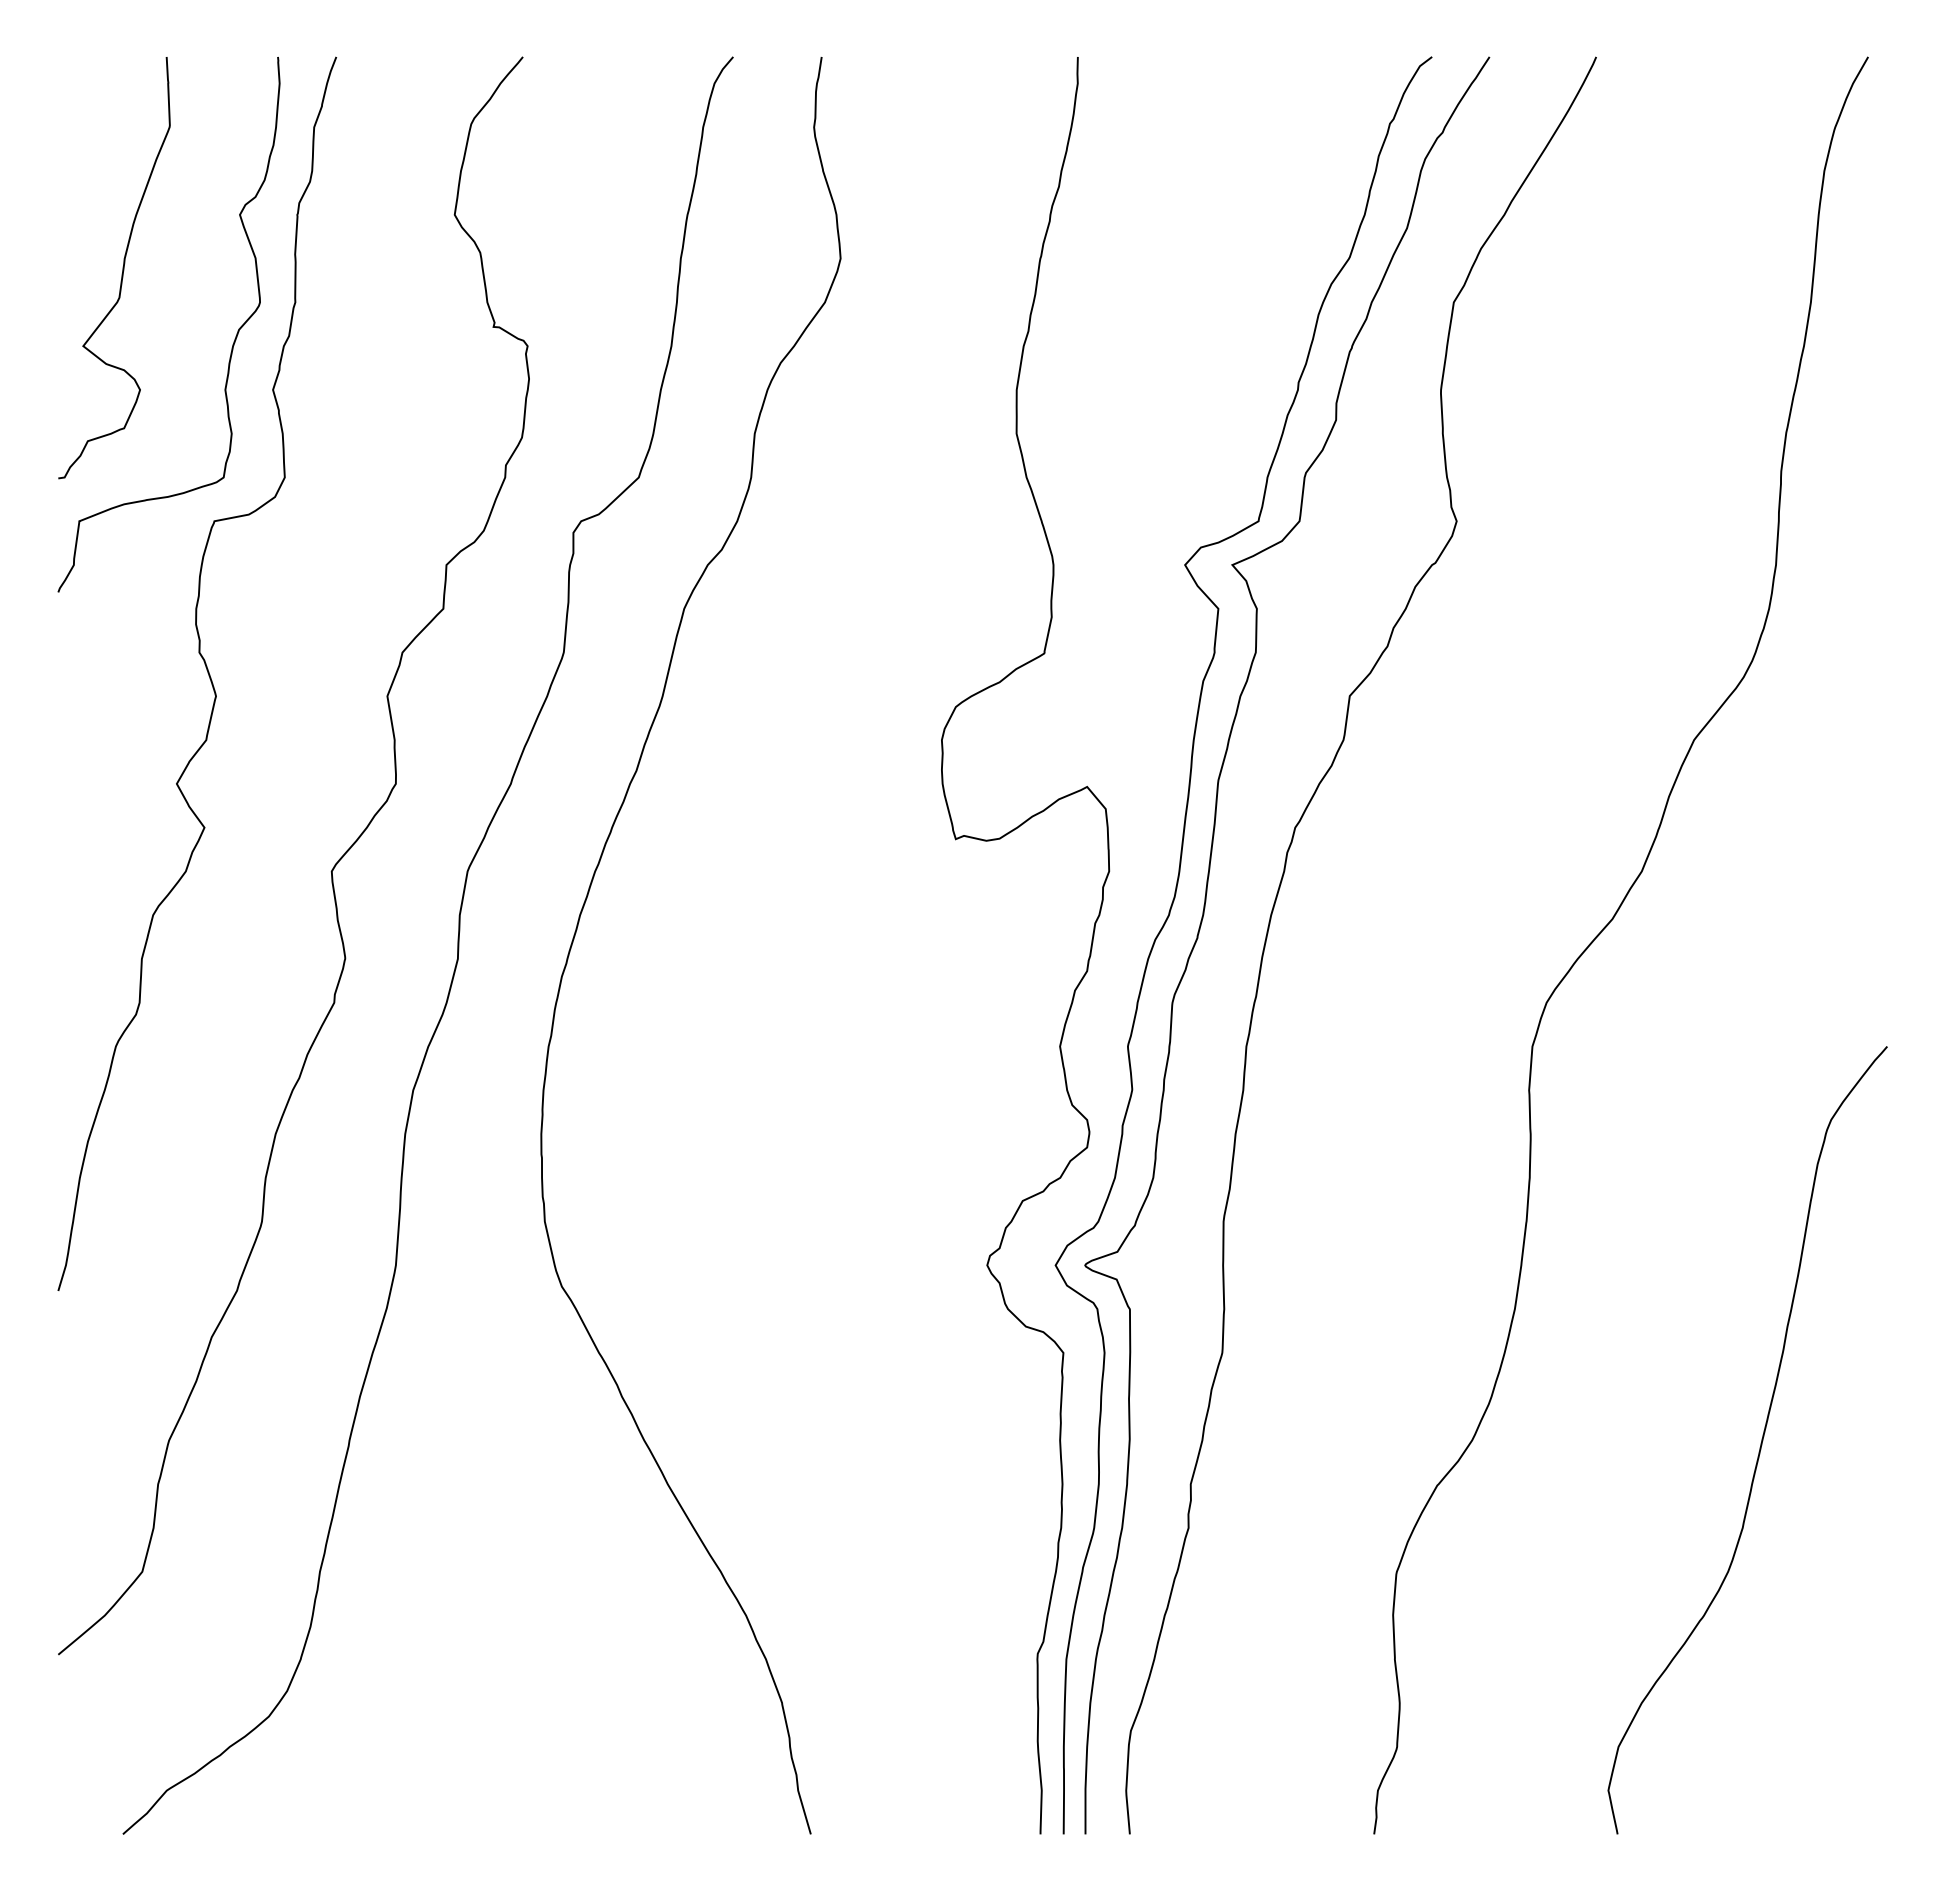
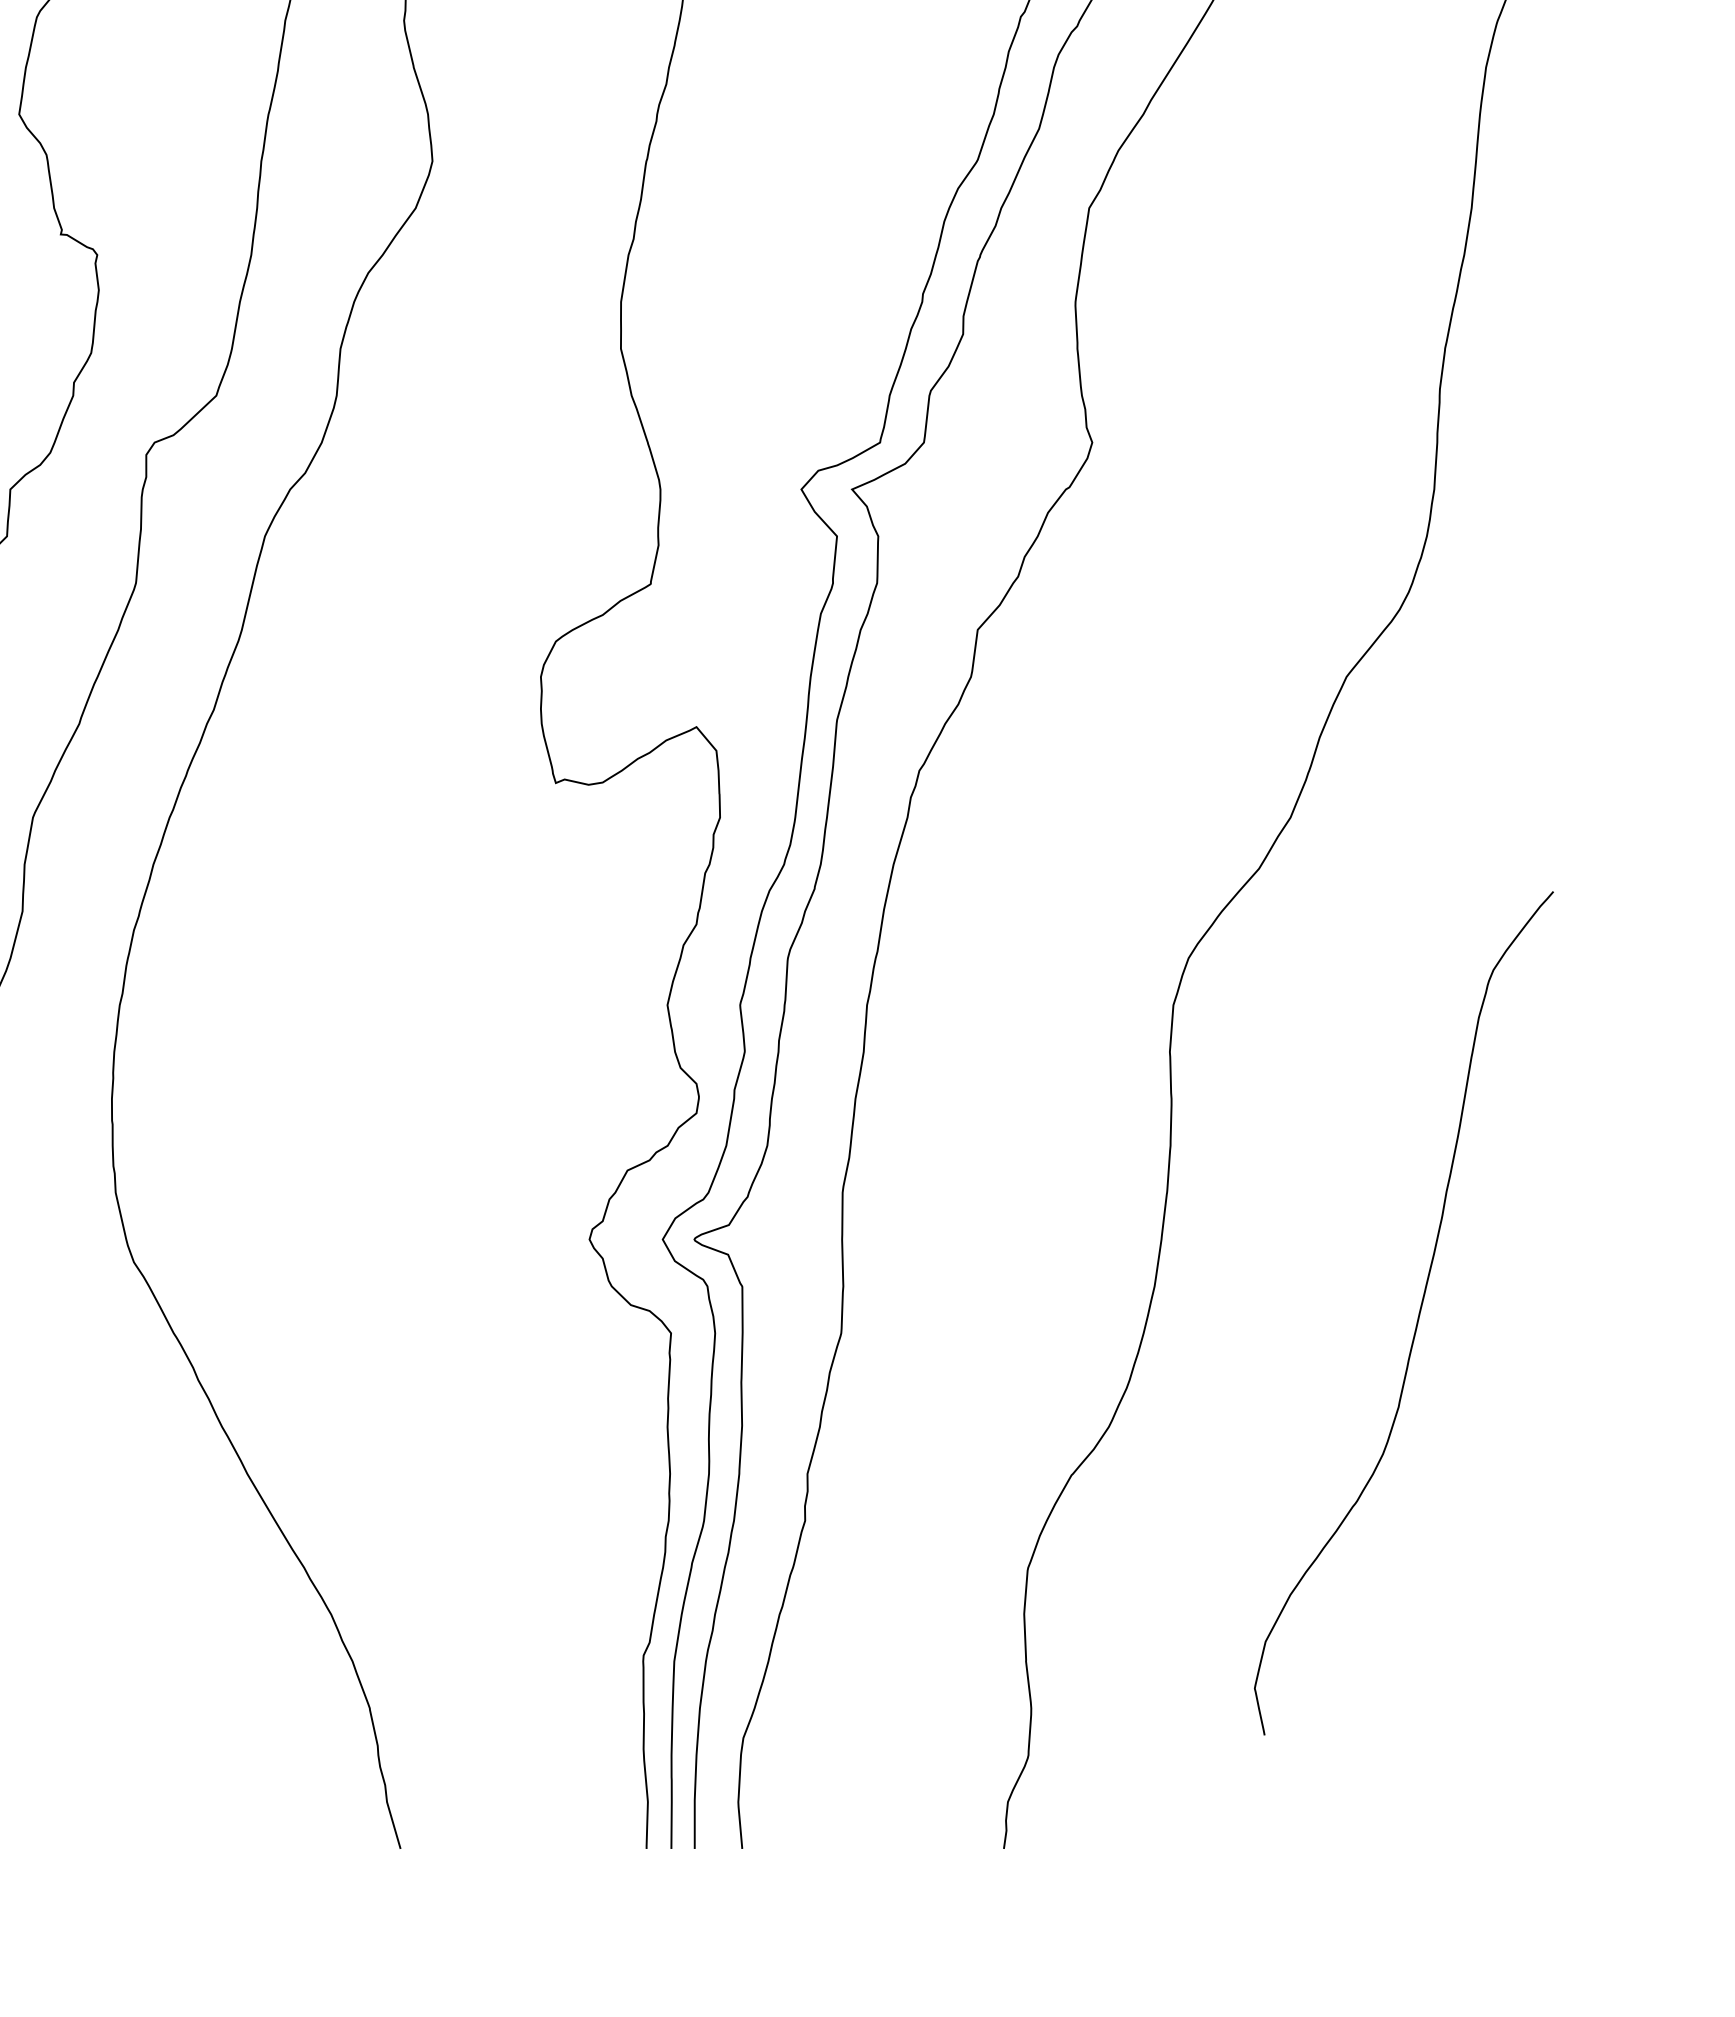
curve: (1760, 1443) -> (1417, 1316), moved

